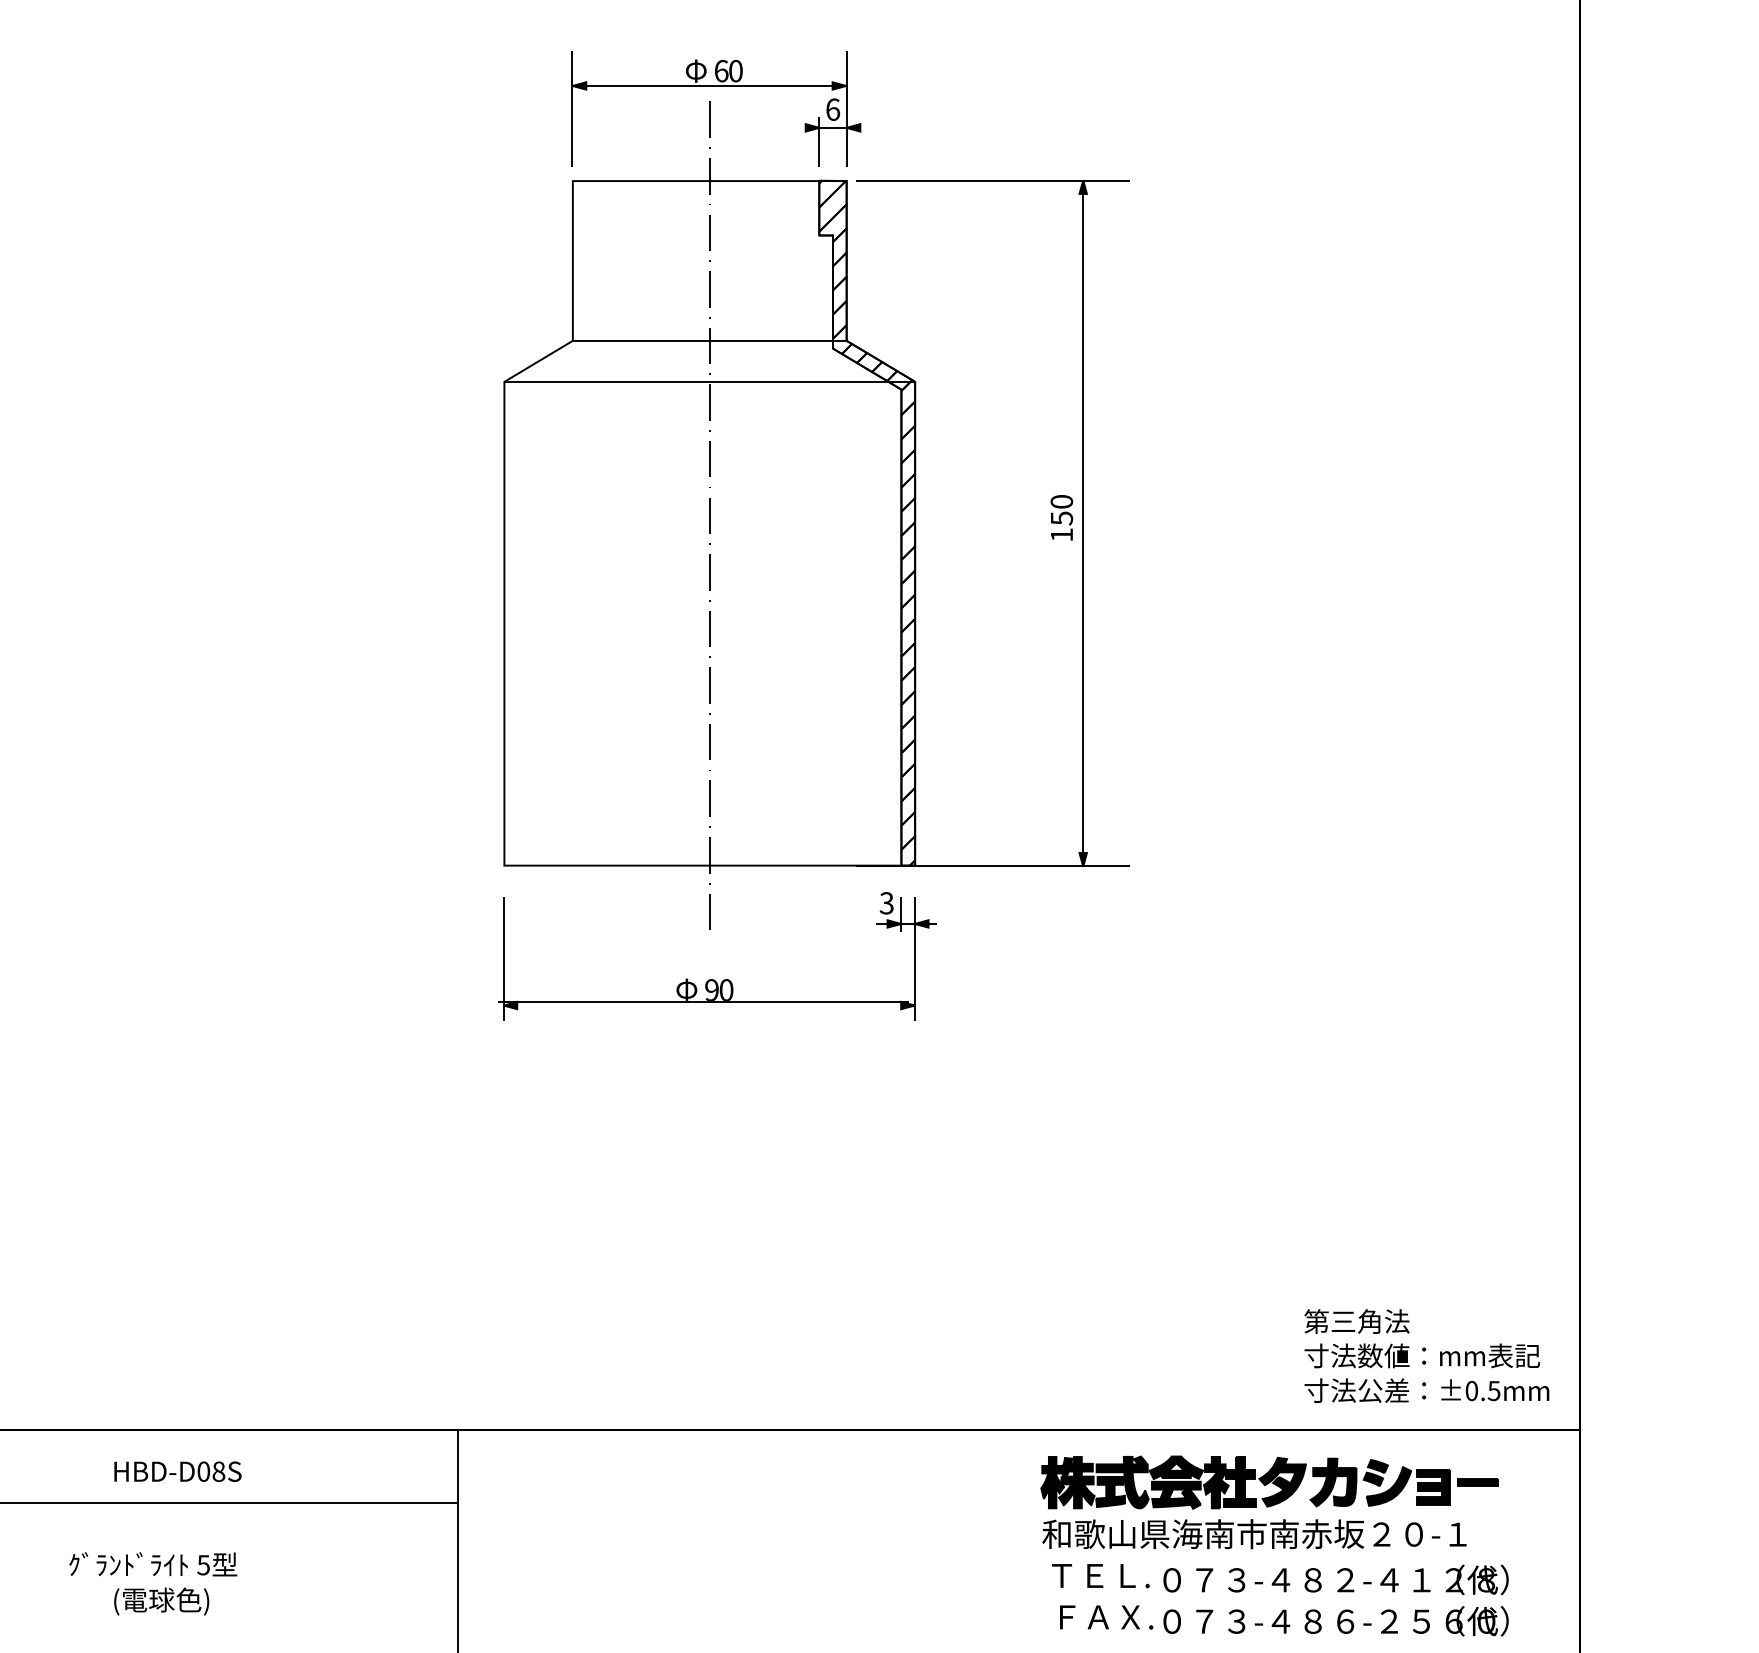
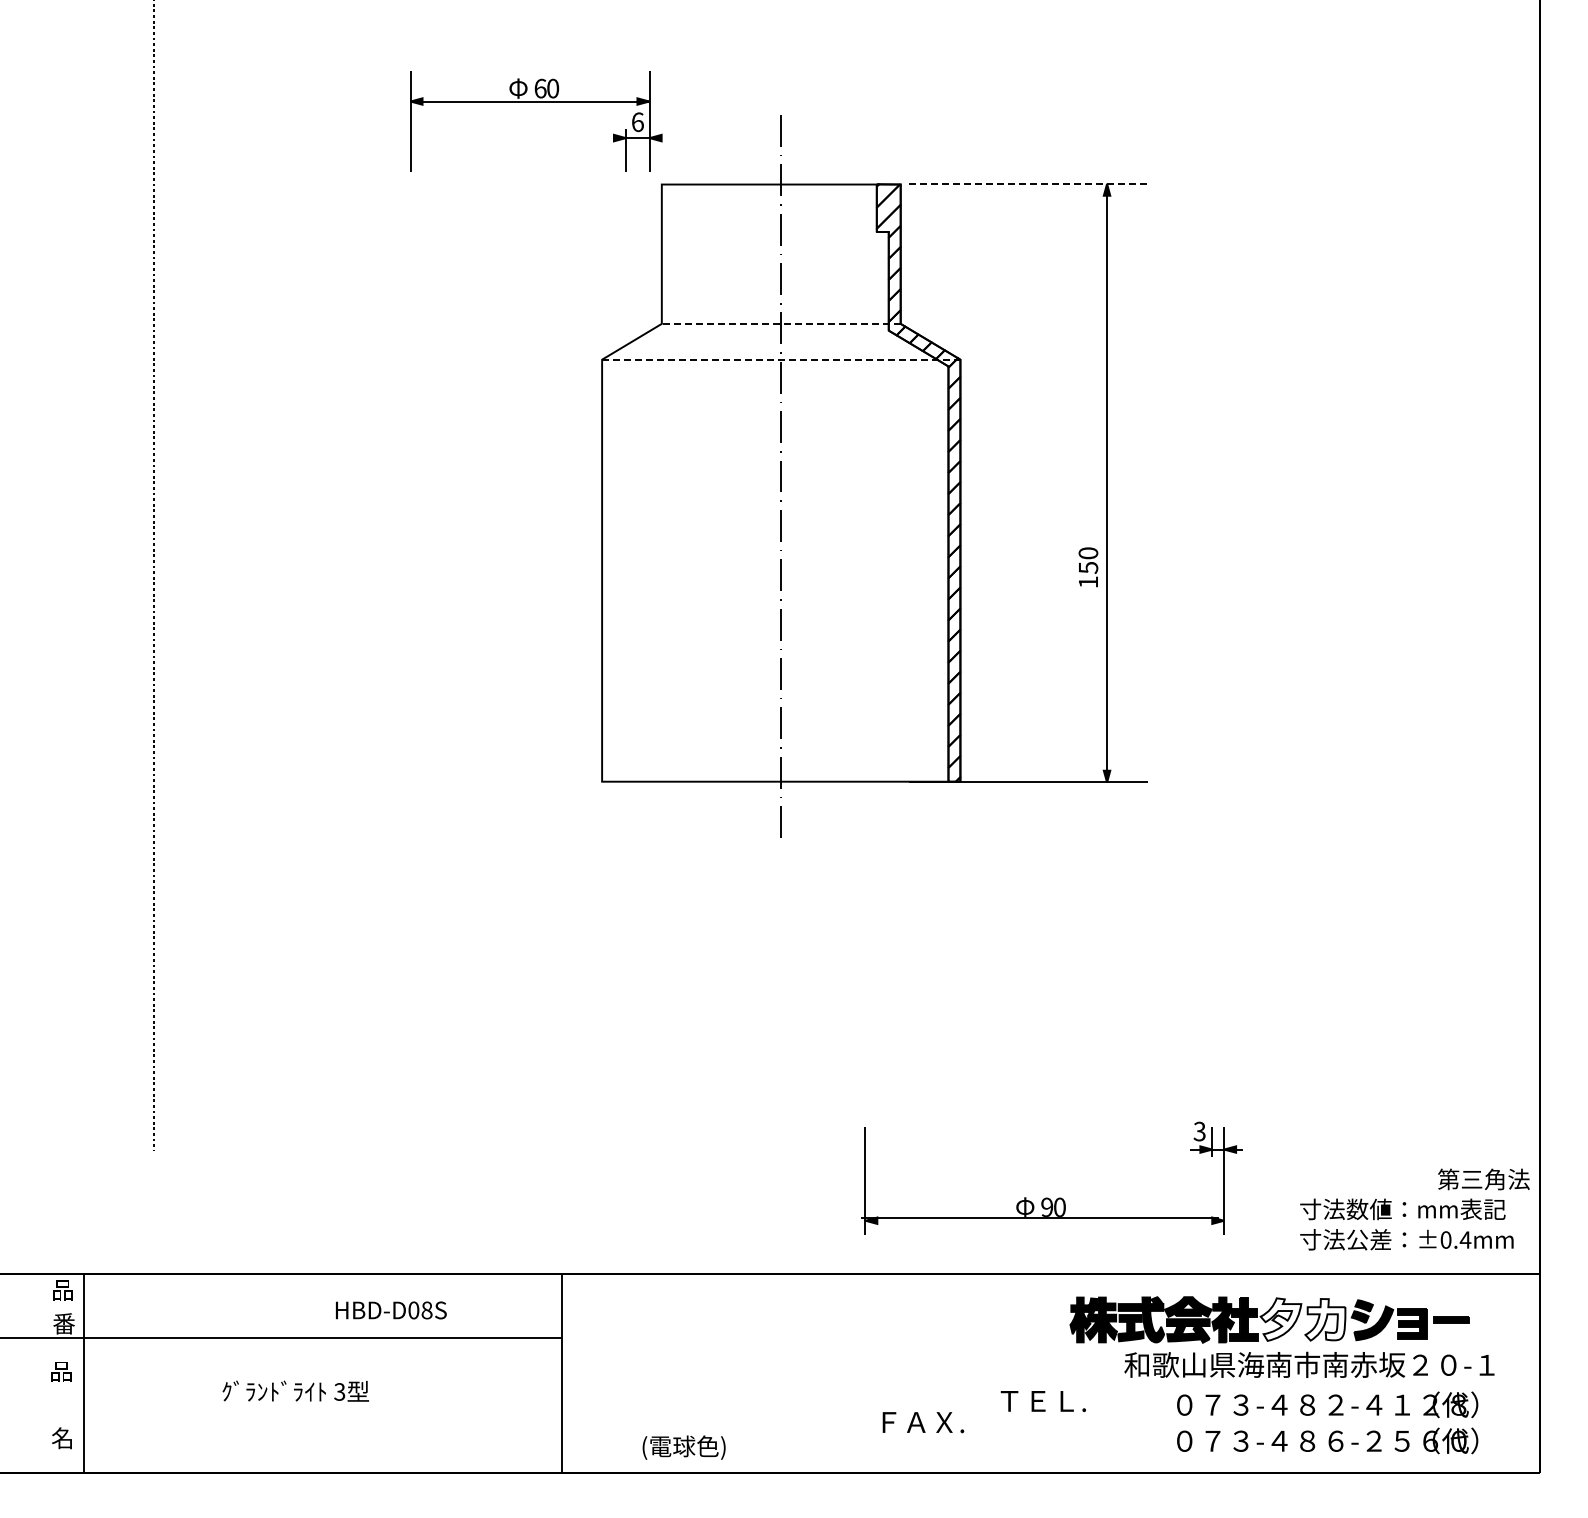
part: (716, 87) -> (536, 102), moved
line: (993, 181) -> (1028, 184), solid -> dashed
line: (708, 340) -> (780, 323), solid -> dashed
line: (710, 381) -> (781, 359), solid -> dashed
text: (1061, 518) -> (1088, 567), moved
part: (712, 978) -> (1047, 1197), moved
text: (1356, 1321) -> (1483, 1179), moved
text: (1494, 1390) -> (1465, 1239), ±0.5mm -> ±0.4mm
text: (178, 1471) -> (391, 1310), moved
fill: (1282, 1482) -> (1280, 1319), removed
fill: (1333, 1482) -> (1325, 1319), removed
text: (1254, 1533) -> (1309, 1364), moved
text: (204, 1564) -> (340, 1391), 5 -> 3
text: (1099, 1576) -> (1042, 1401), moved
text: (160, 1601) -> (683, 1447), moved
text: (1106, 1617) -> (923, 1422), moved

